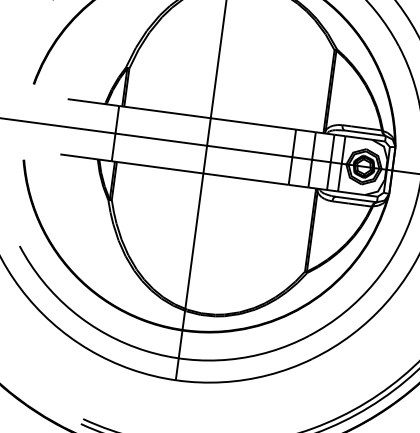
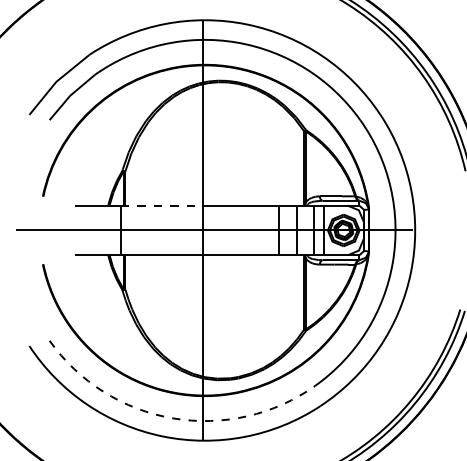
line: (165, 112) -> (162, 205), solid -> dashed
arc: (146, 351) -> (173, 418), solid -> dashed

